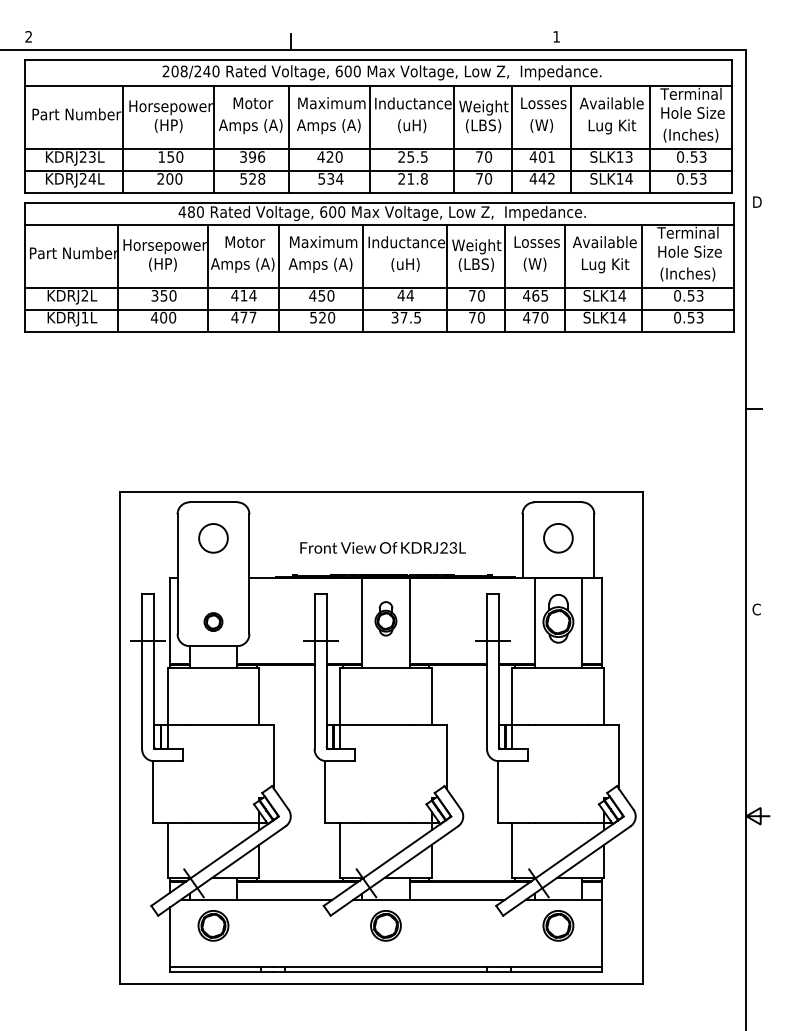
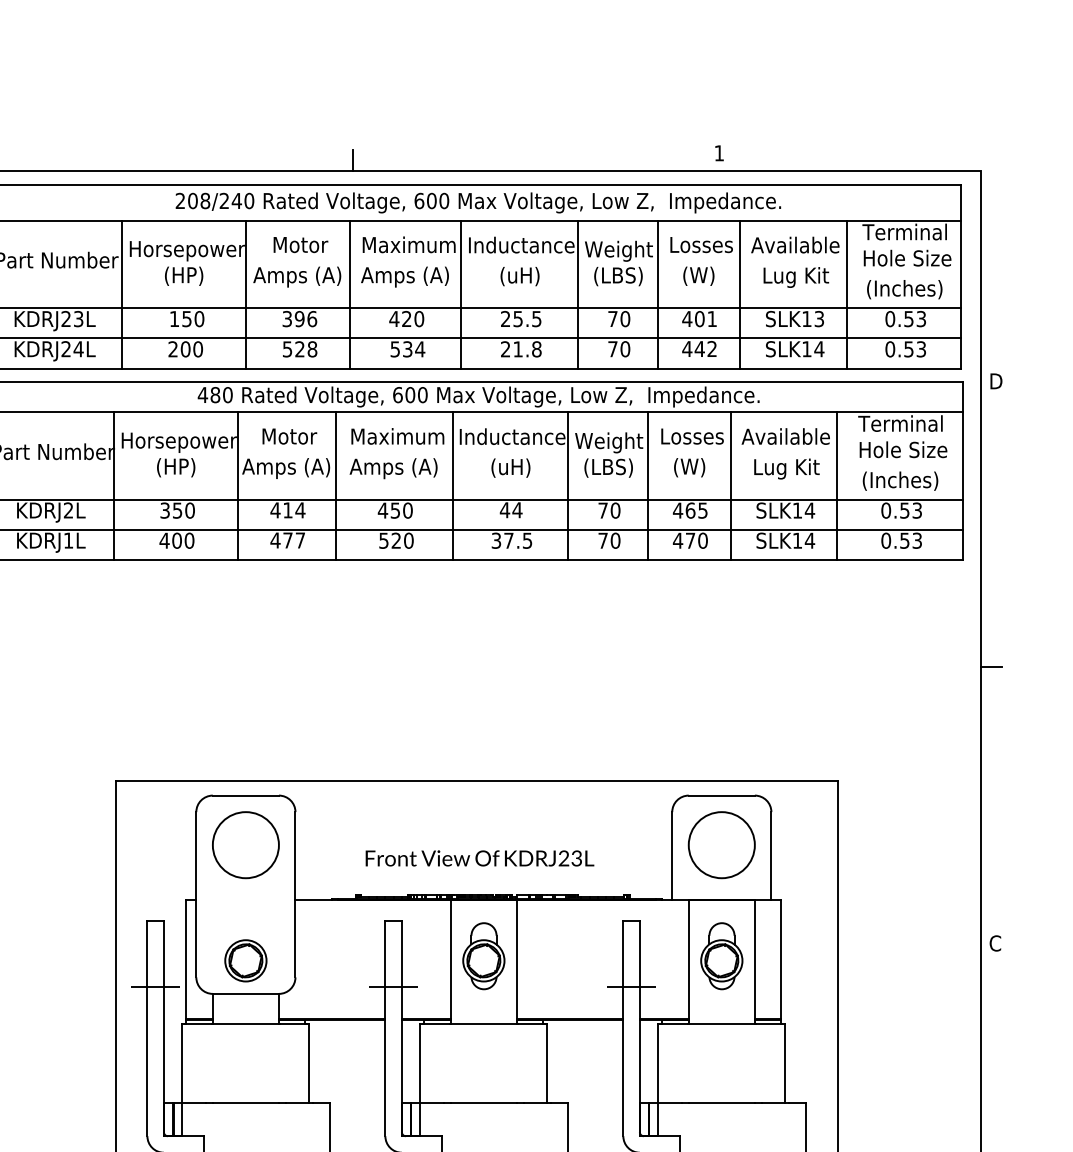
circle: (213, 538) -> (245, 845), size x1.67
circle: (558, 538) -> (721, 845), size x1.67
part: (385, 618) -> (483, 955), size x1.43
part: (213, 621) -> (245, 959), size x1.67

